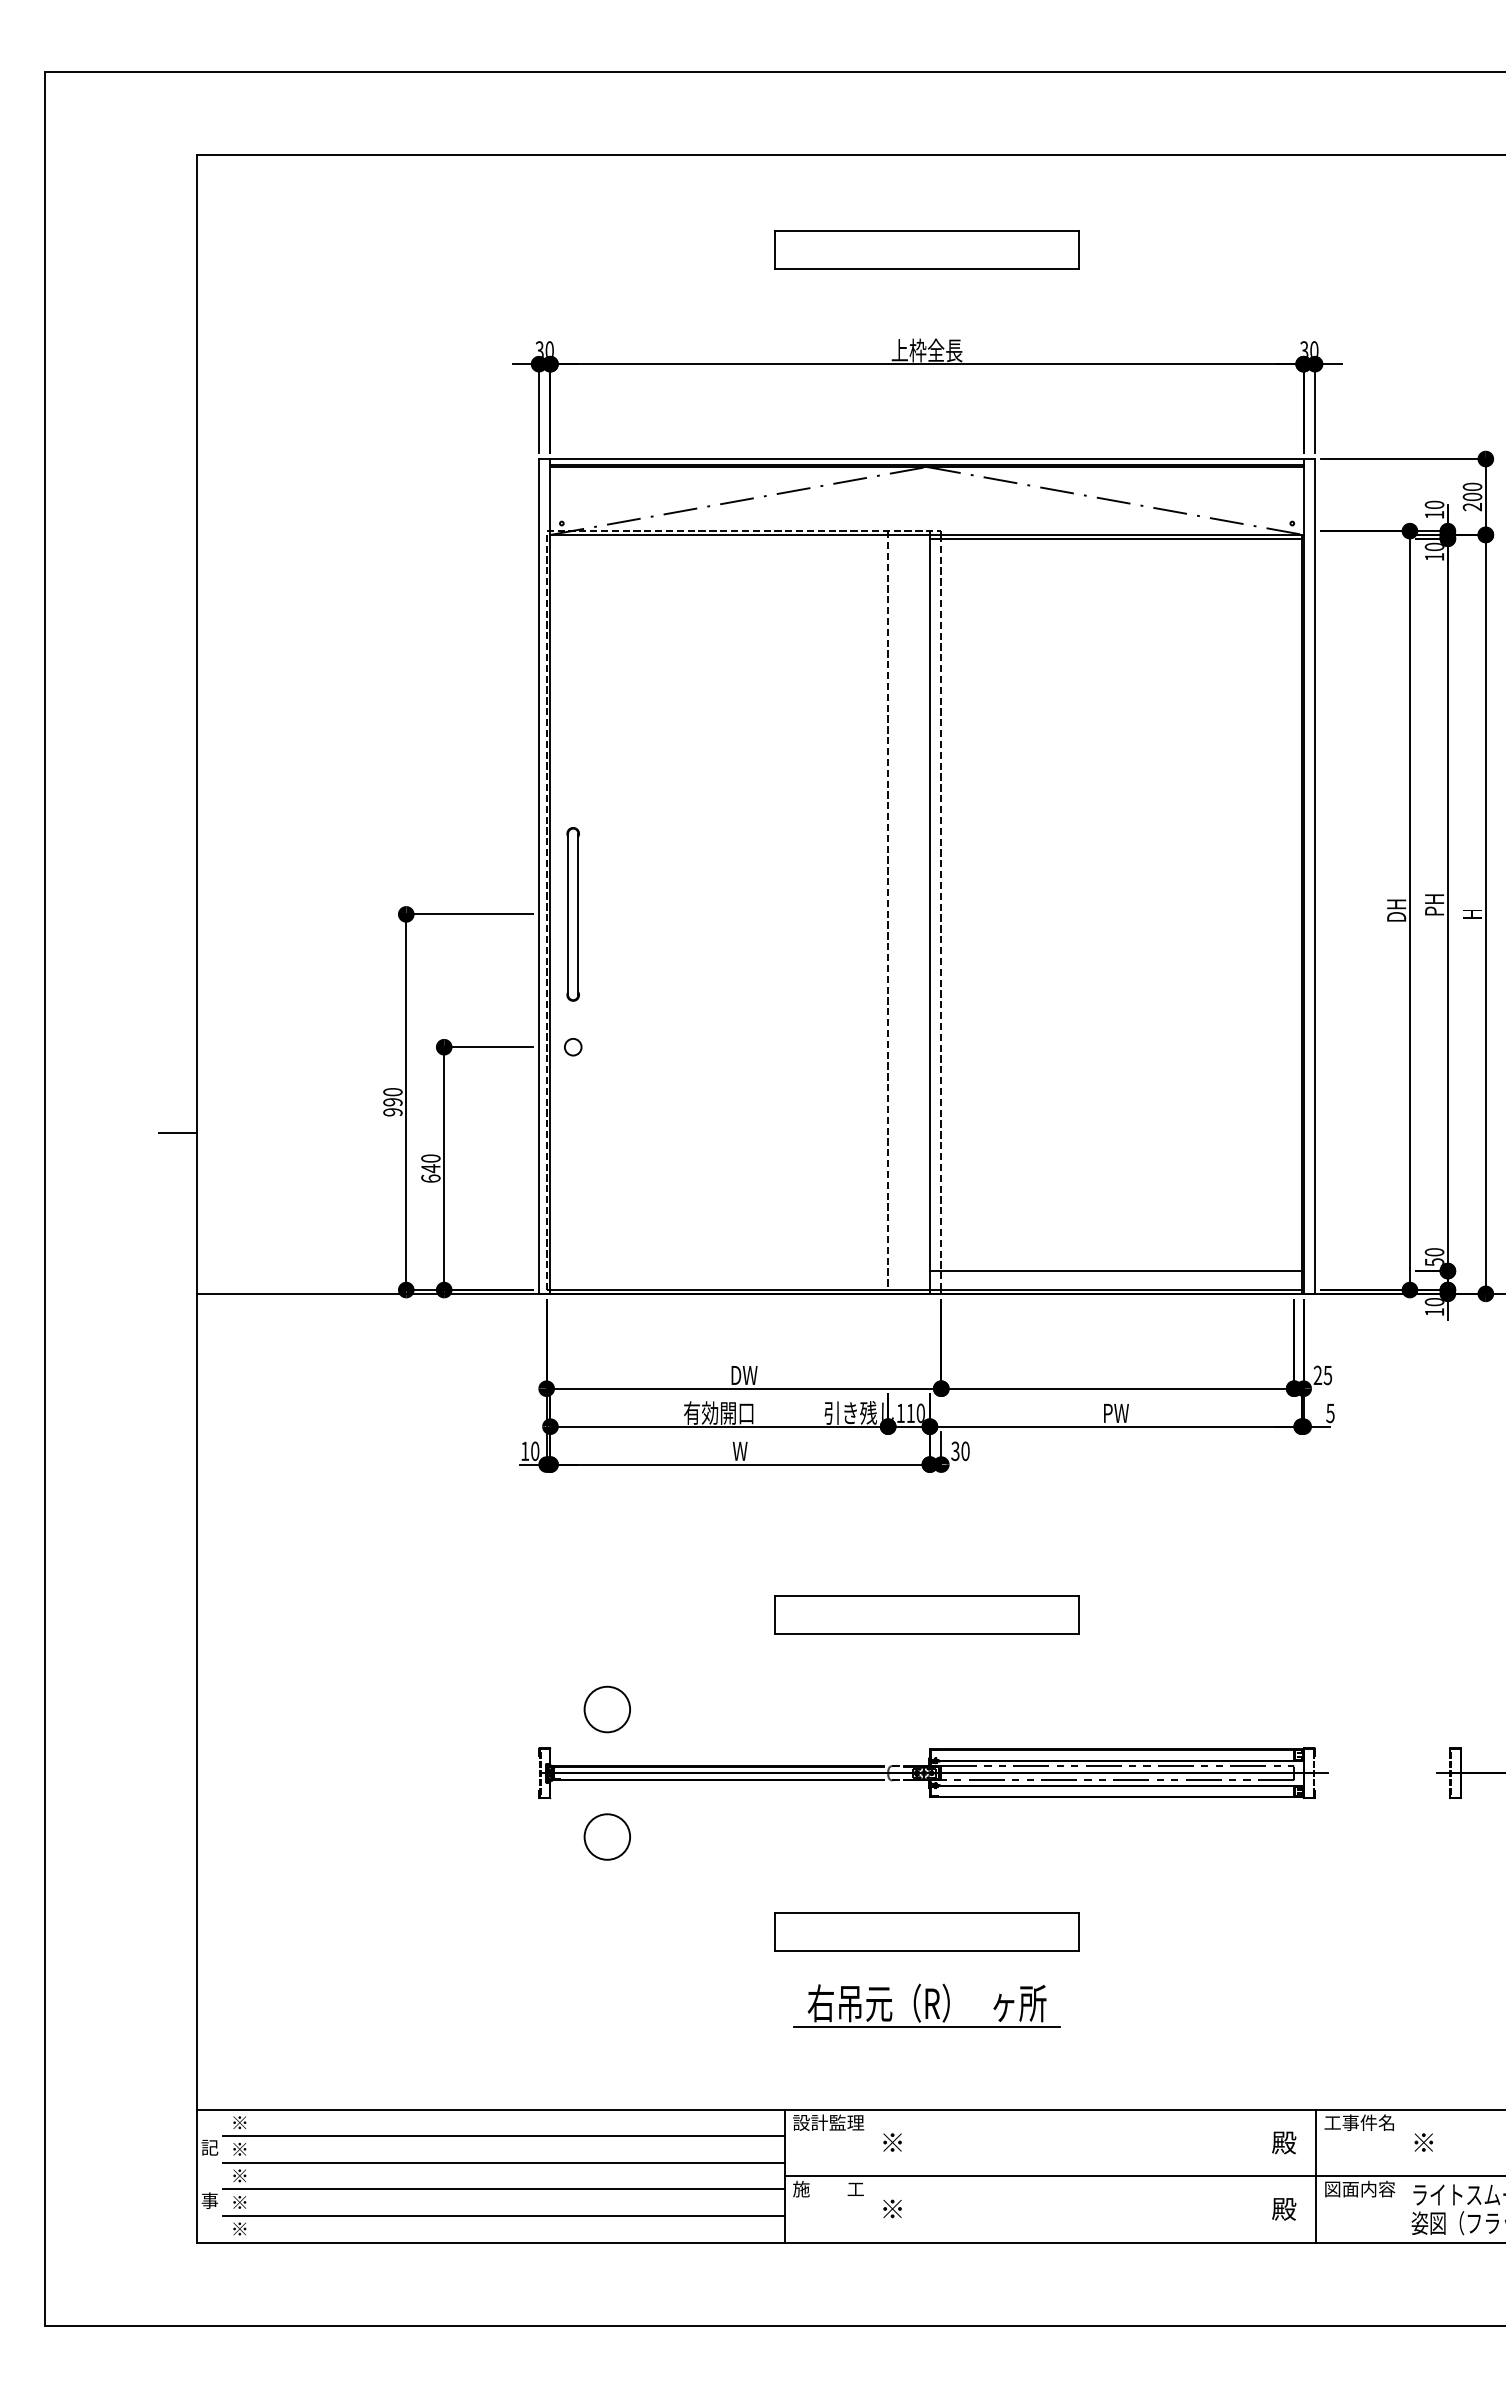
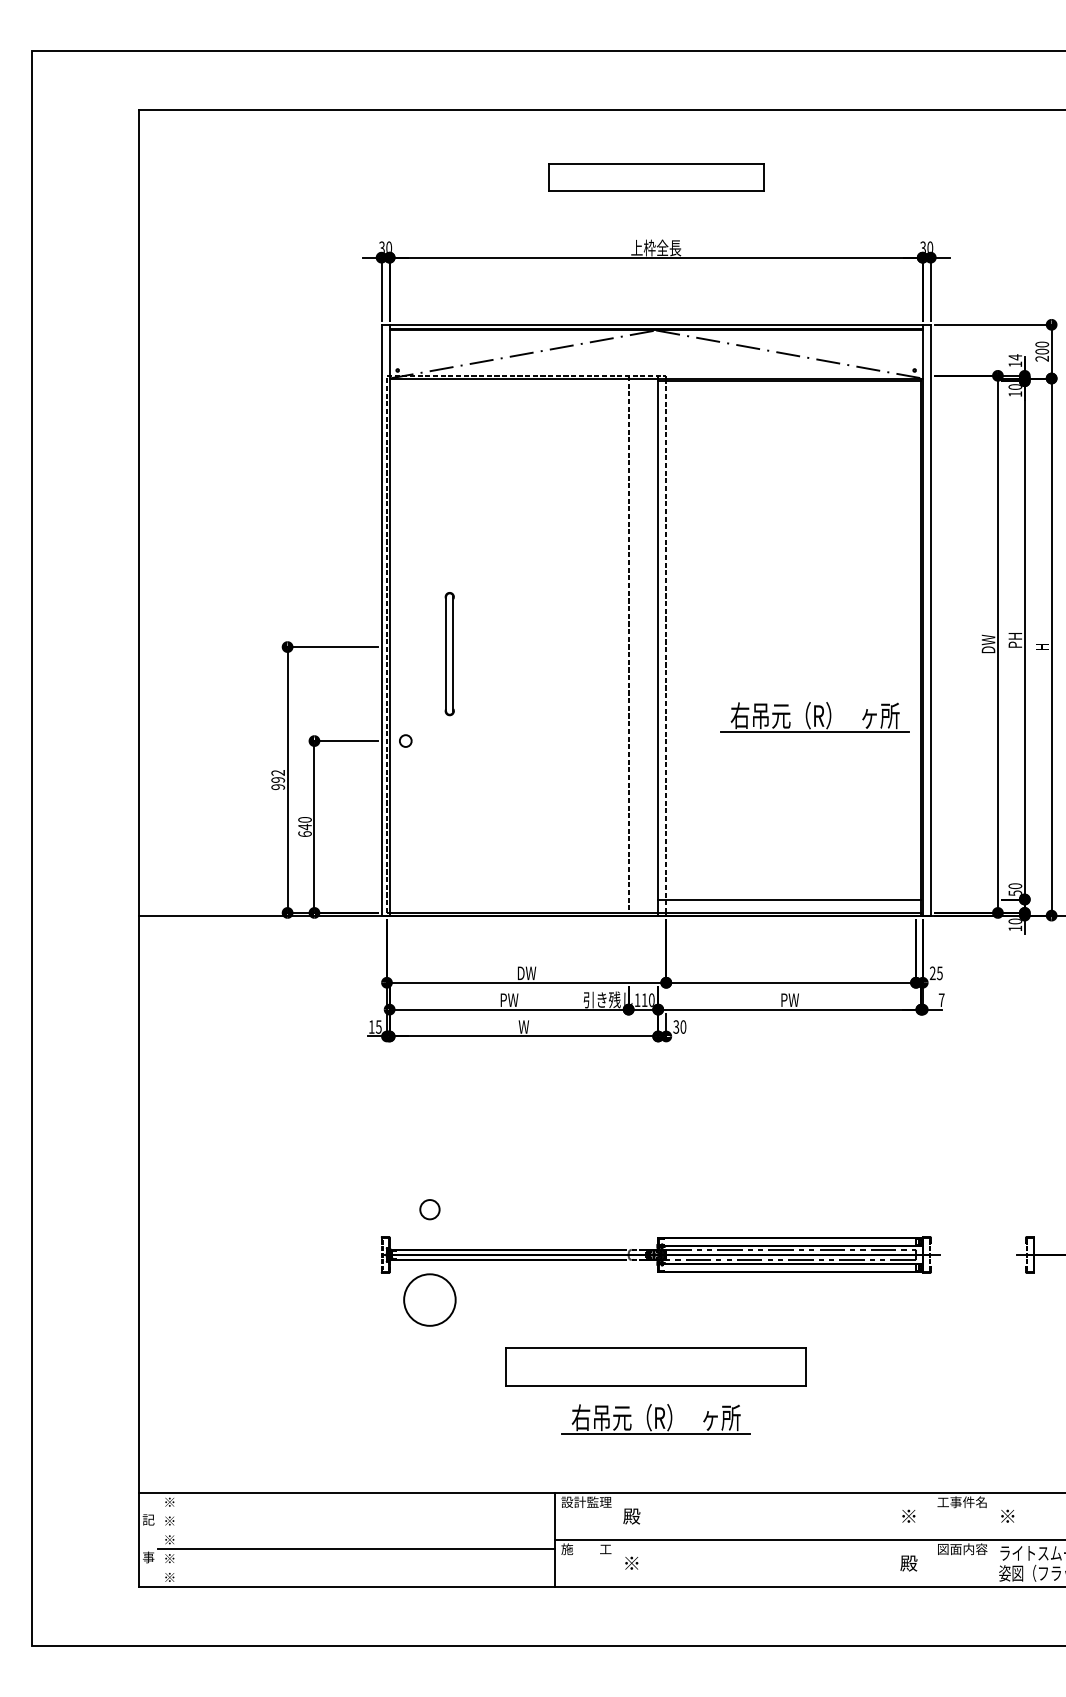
text: (1434, 505) -> (1015, 357), 10 -> 14
text: (1396, 909) -> (988, 643), DH -> DW
part: (572, 914) -> (449, 654), moved
part: (1150, 1013) -> (814, 717), added
text: (393, 1091) -> (278, 772), 990 -> 992
line: (177, 1132) -> (125, 801), removed
text: (718, 1412) -> (508, 999), 有効開口 -> PW
text: (1330, 1413) -> (941, 1000), 5 -> 7
text: (534, 1450) -> (378, 1026), 10 -> 15
part: (927, 1614) -> (656, 1142), removed
circle: (606, 1709) -> (429, 1209), size x0.6
circle: (606, 1836) -> (429, 1299), size x1.6
part: (927, 1932) -> (656, 1367), size x1.4
line: (503, 2135) -> (356, 1511), removed
text: (892, 2142) -> (631, 1516), ※ -> 殿
text: (1283, 2142) -> (908, 1516), 殿 -> ※
line: (503, 2162) -> (356, 1530), removed
line: (1316, 2176) -> (931, 1540), removed
line: (503, 2216) -> (356, 1568), removed

